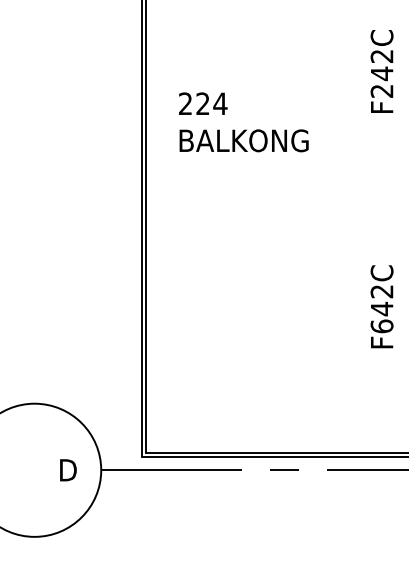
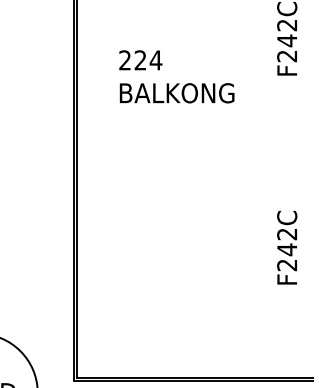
text: (243, 122) -> (176, 76), moved
text: (381, 326) -> (286, 265), F642C -> F242C

